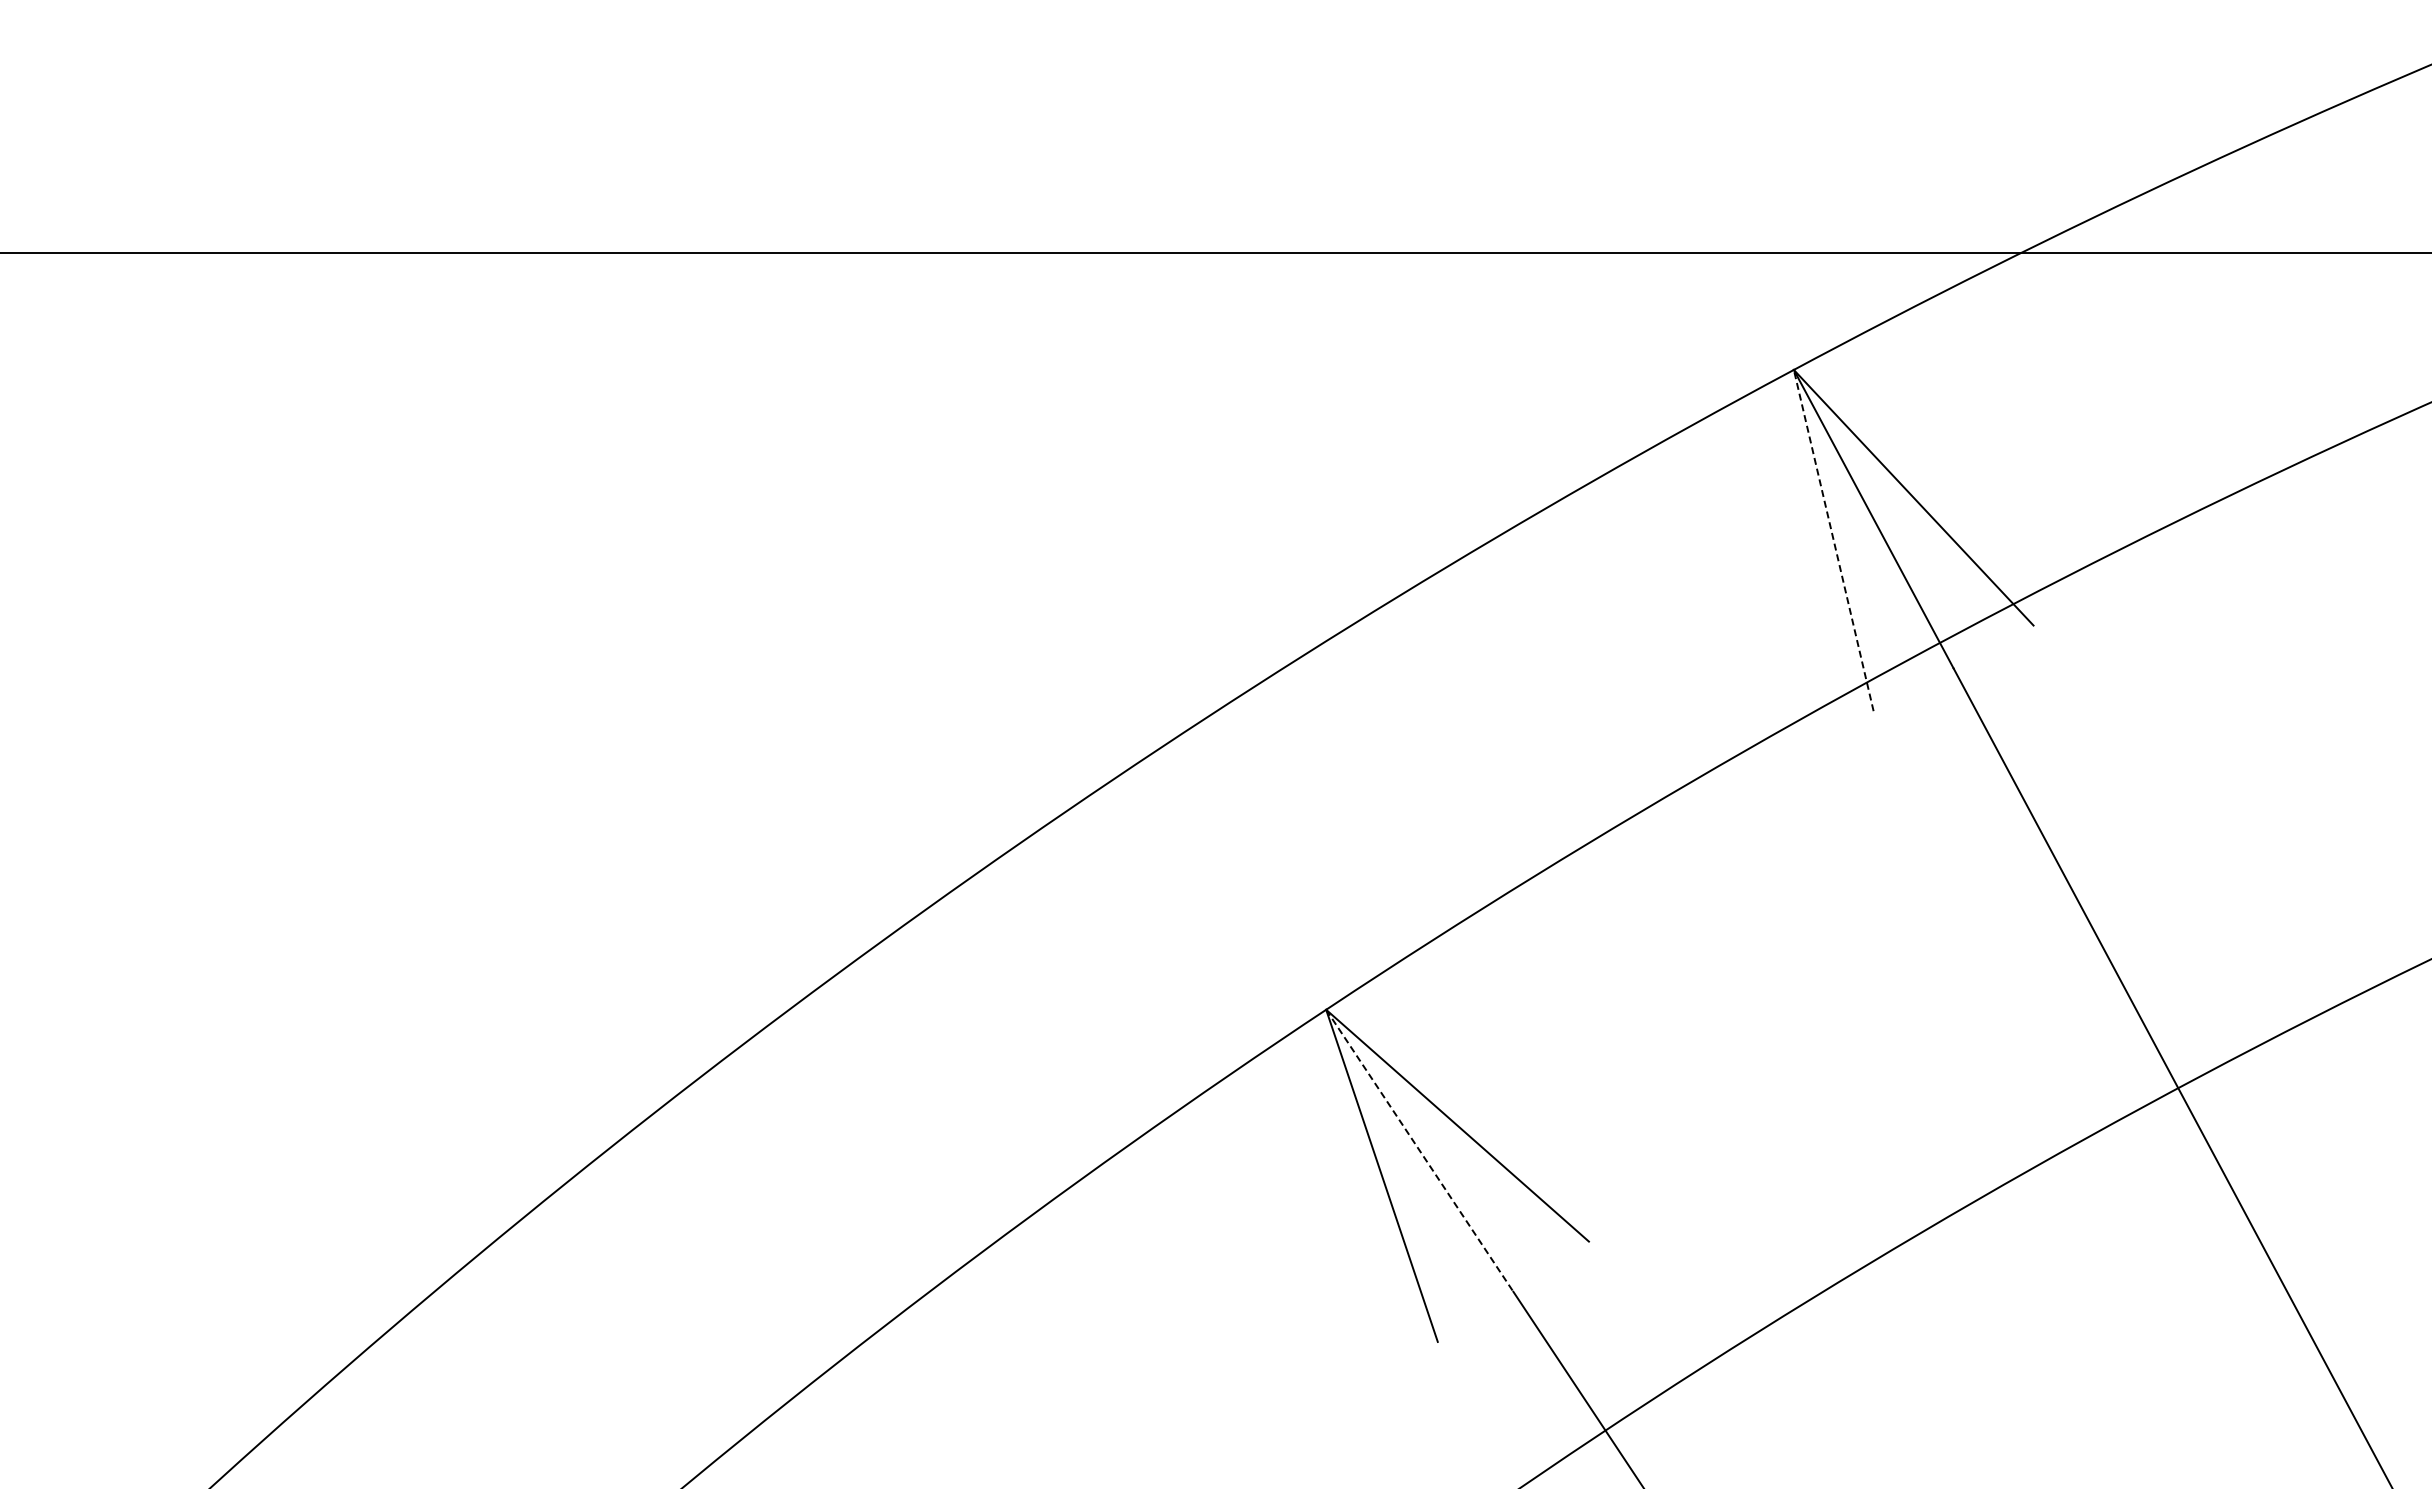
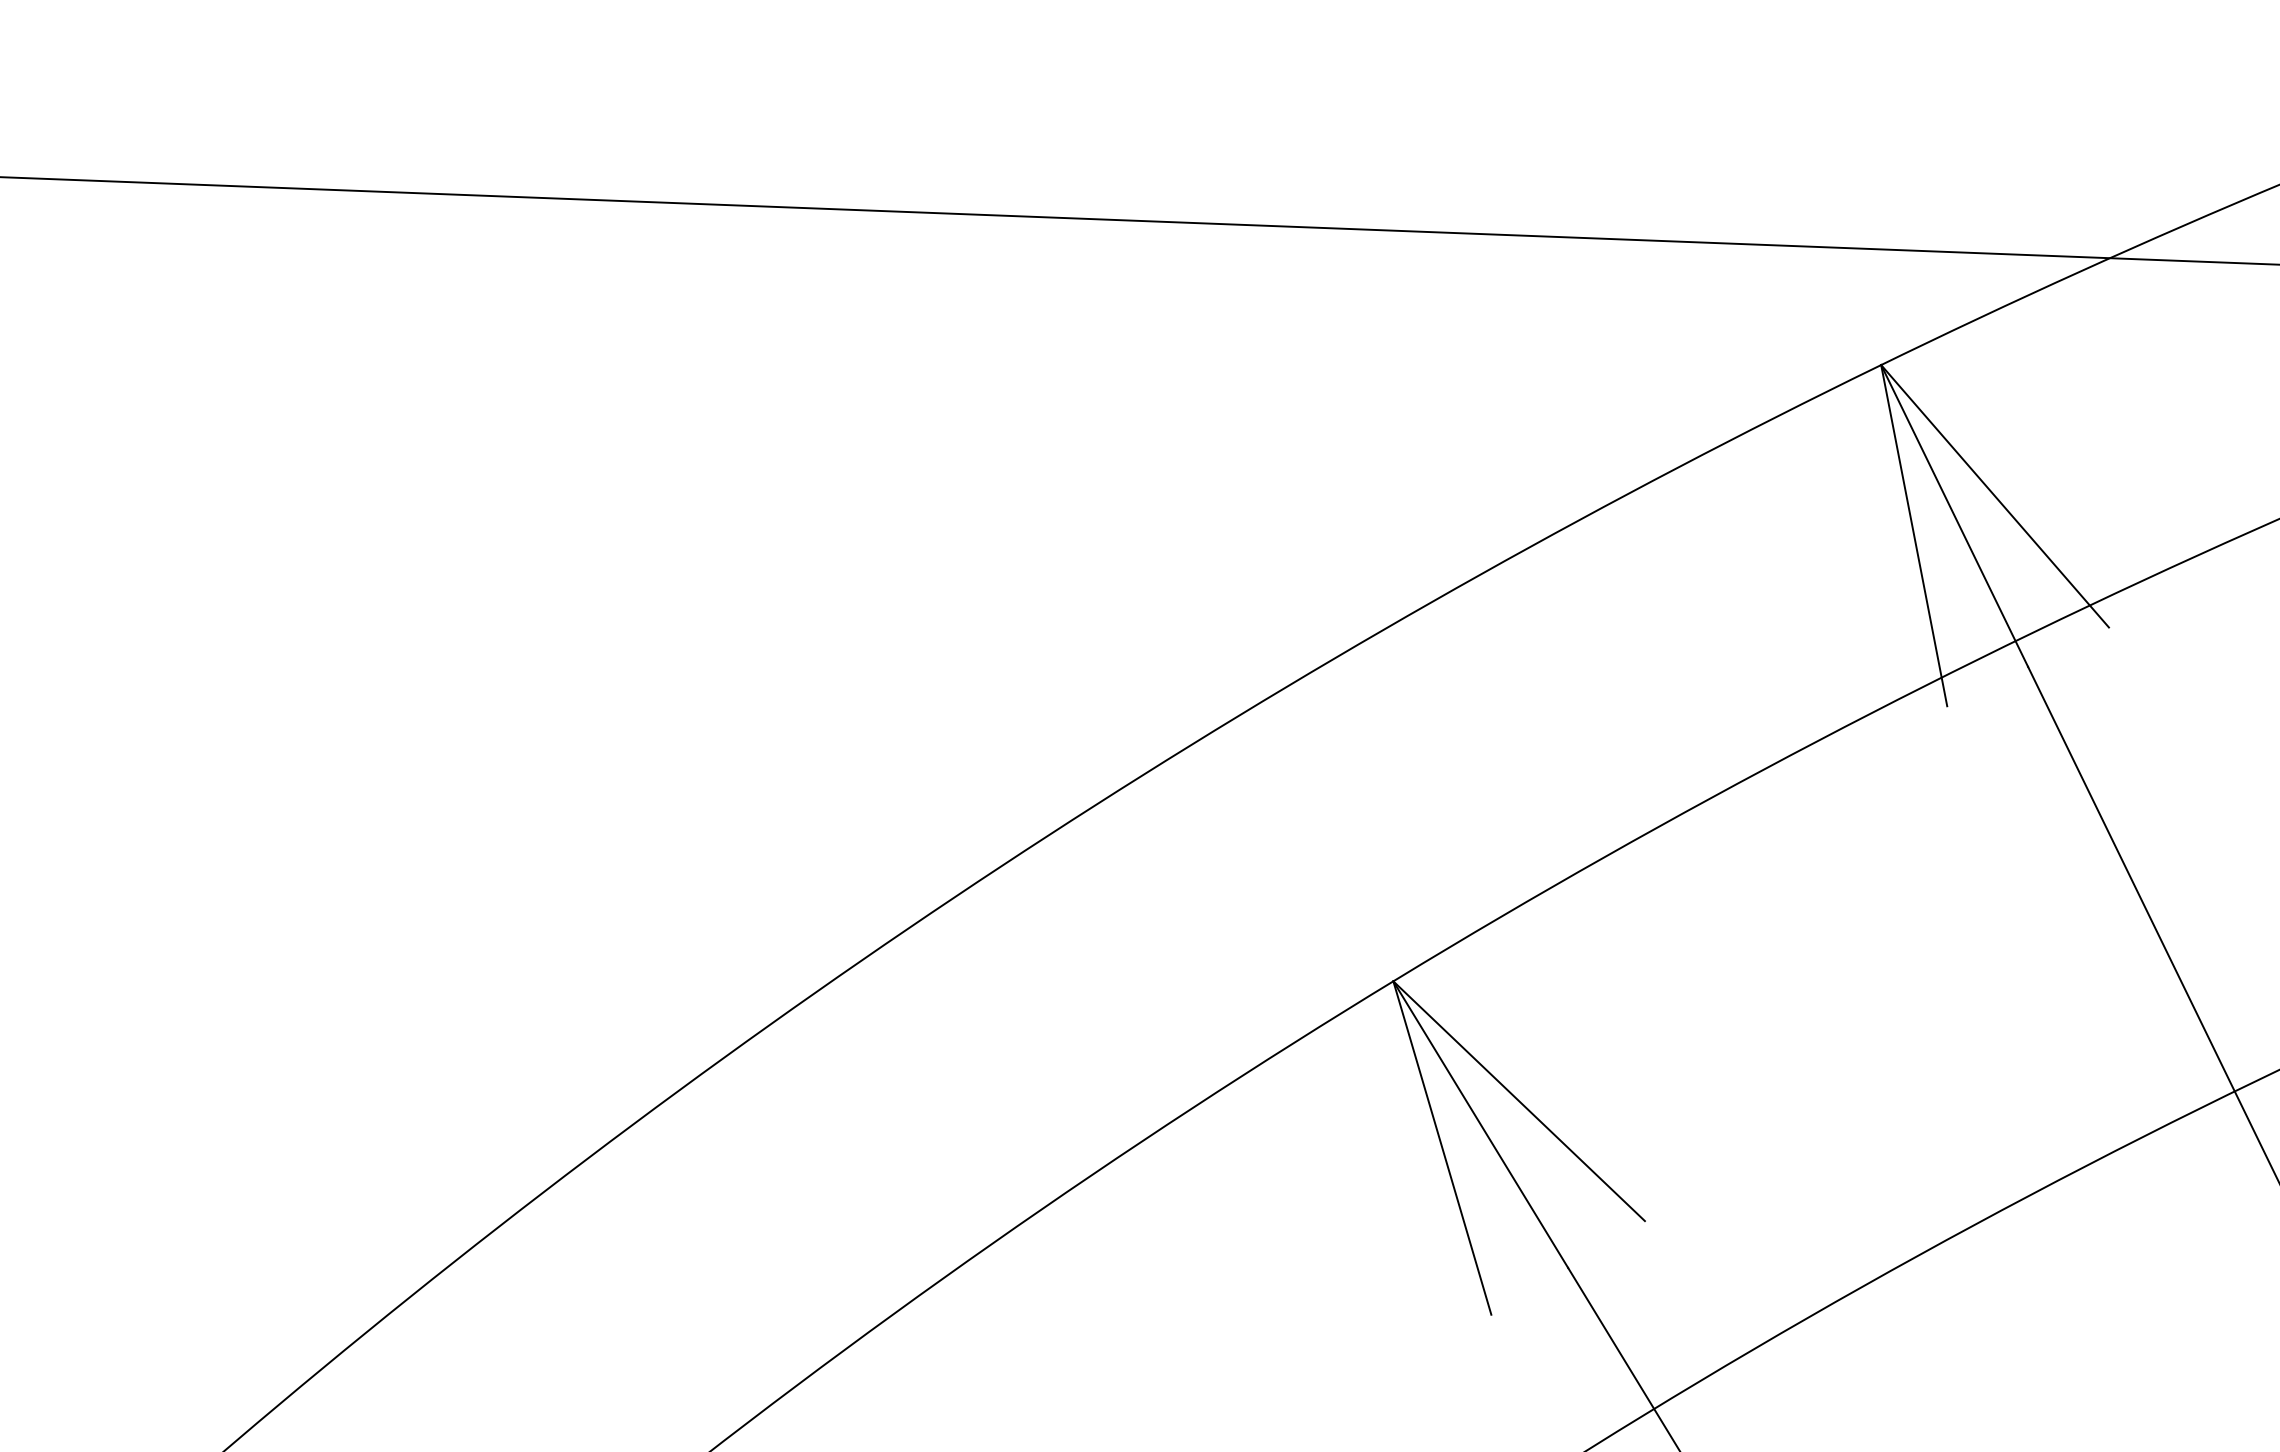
line: (1833, 540) -> (1913, 535), dashed -> solid
line: (1420, 1151) -> (1481, 1125), dashed -> solid

